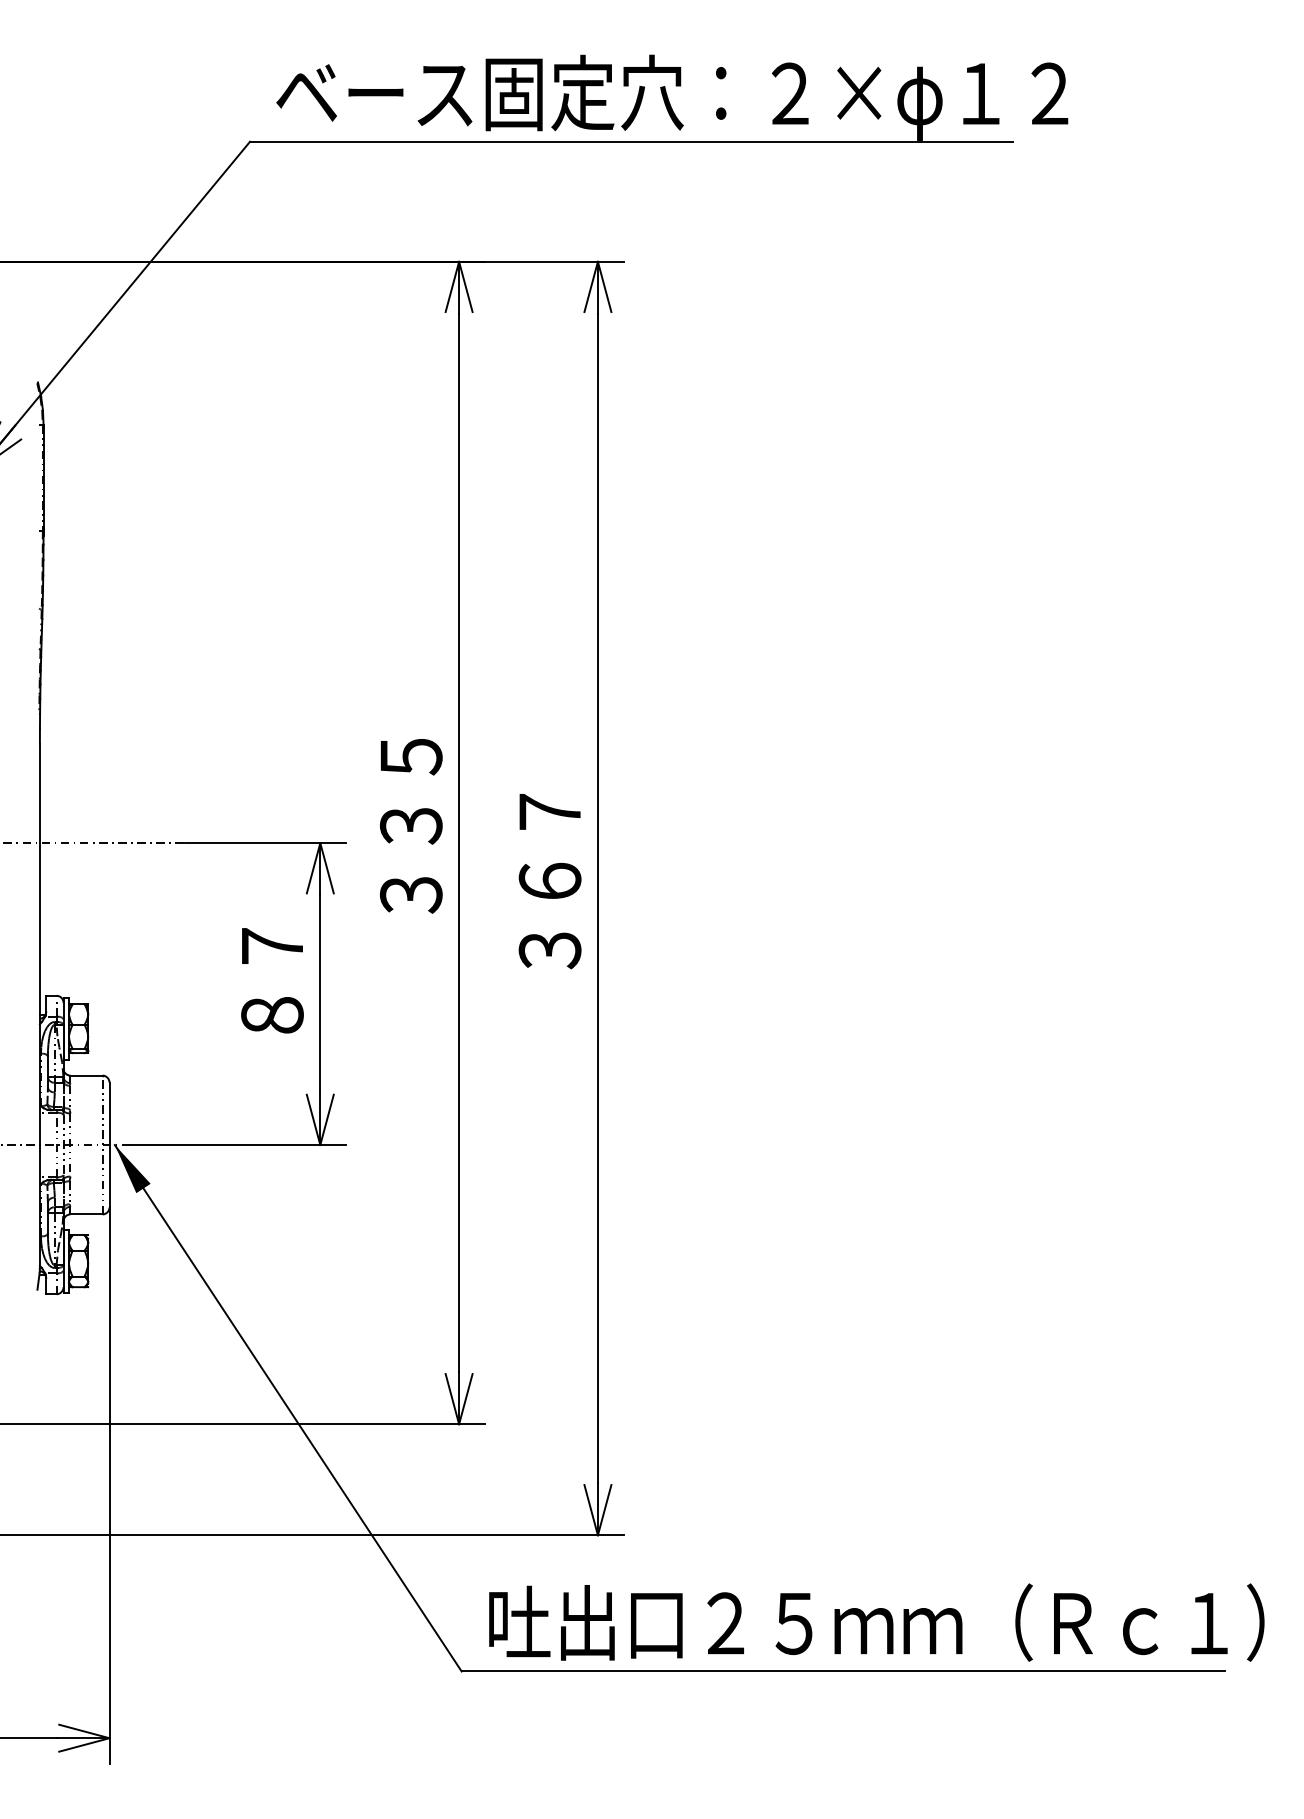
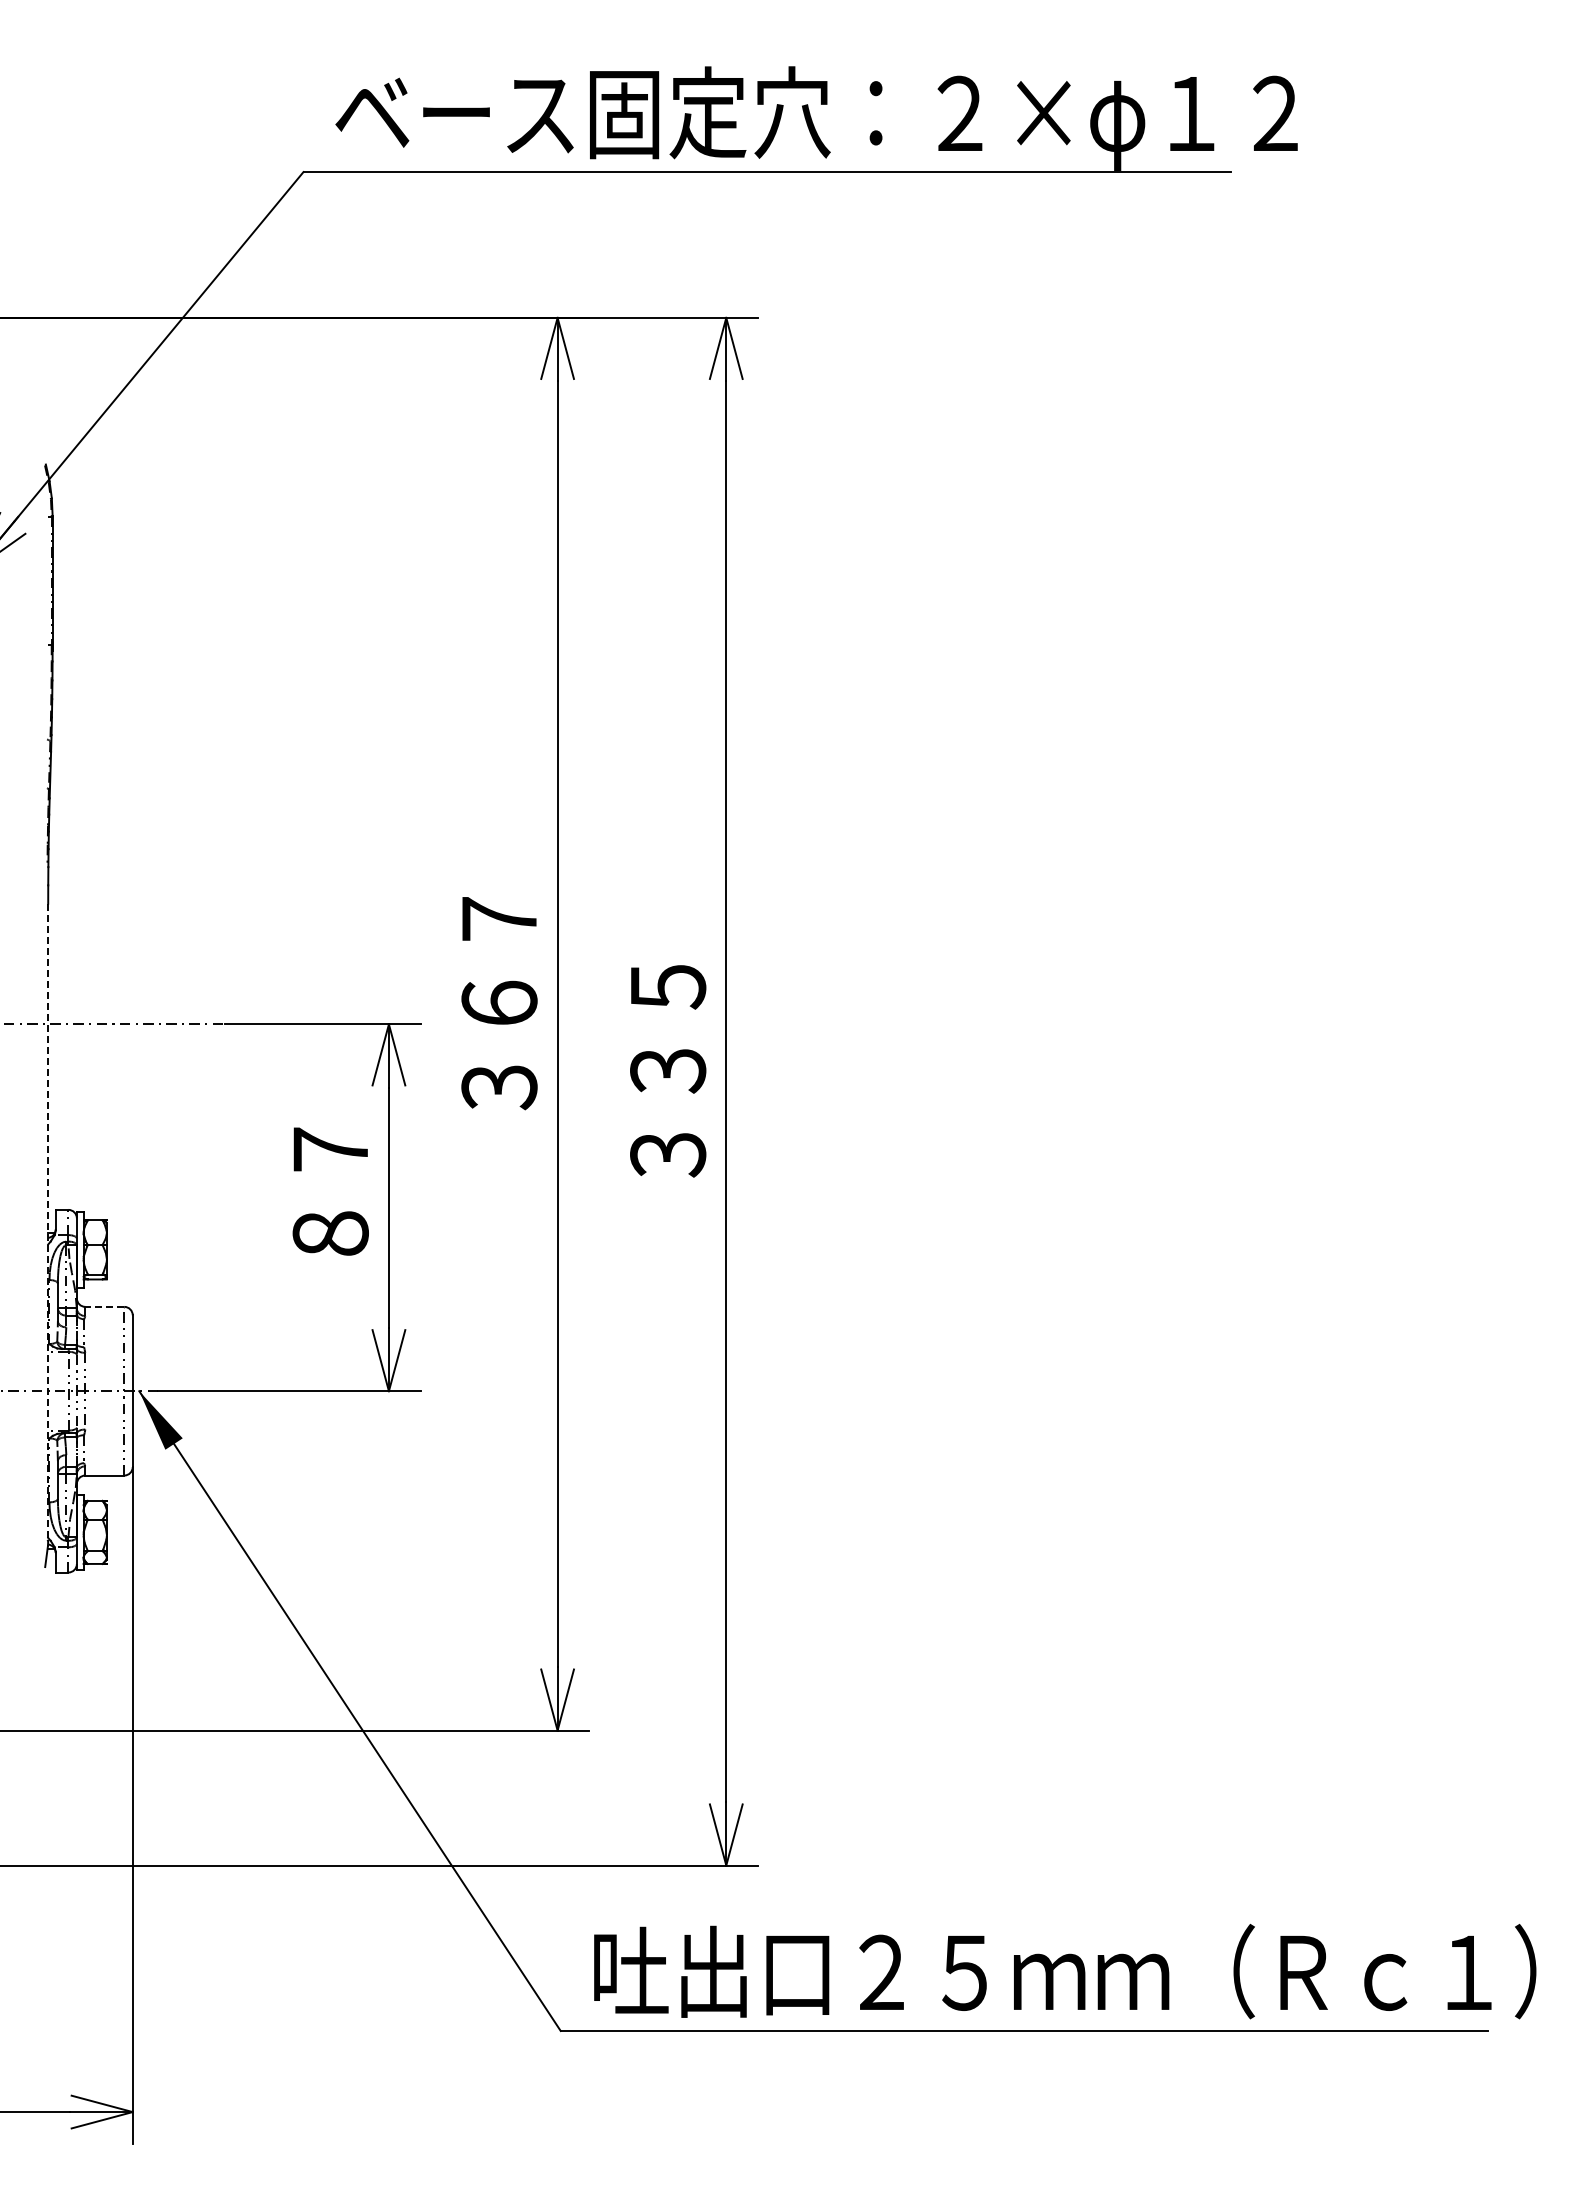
text: (411, 791) -> (499, 961), ３３５ -> ３６７
text: (550, 846) -> (668, 1028), ３６７ -> ３３５
line: (40, 1006) -> (48, 1222), solid -> dashed
line: (86, 1075) -> (104, 1306), solid -> dashed

